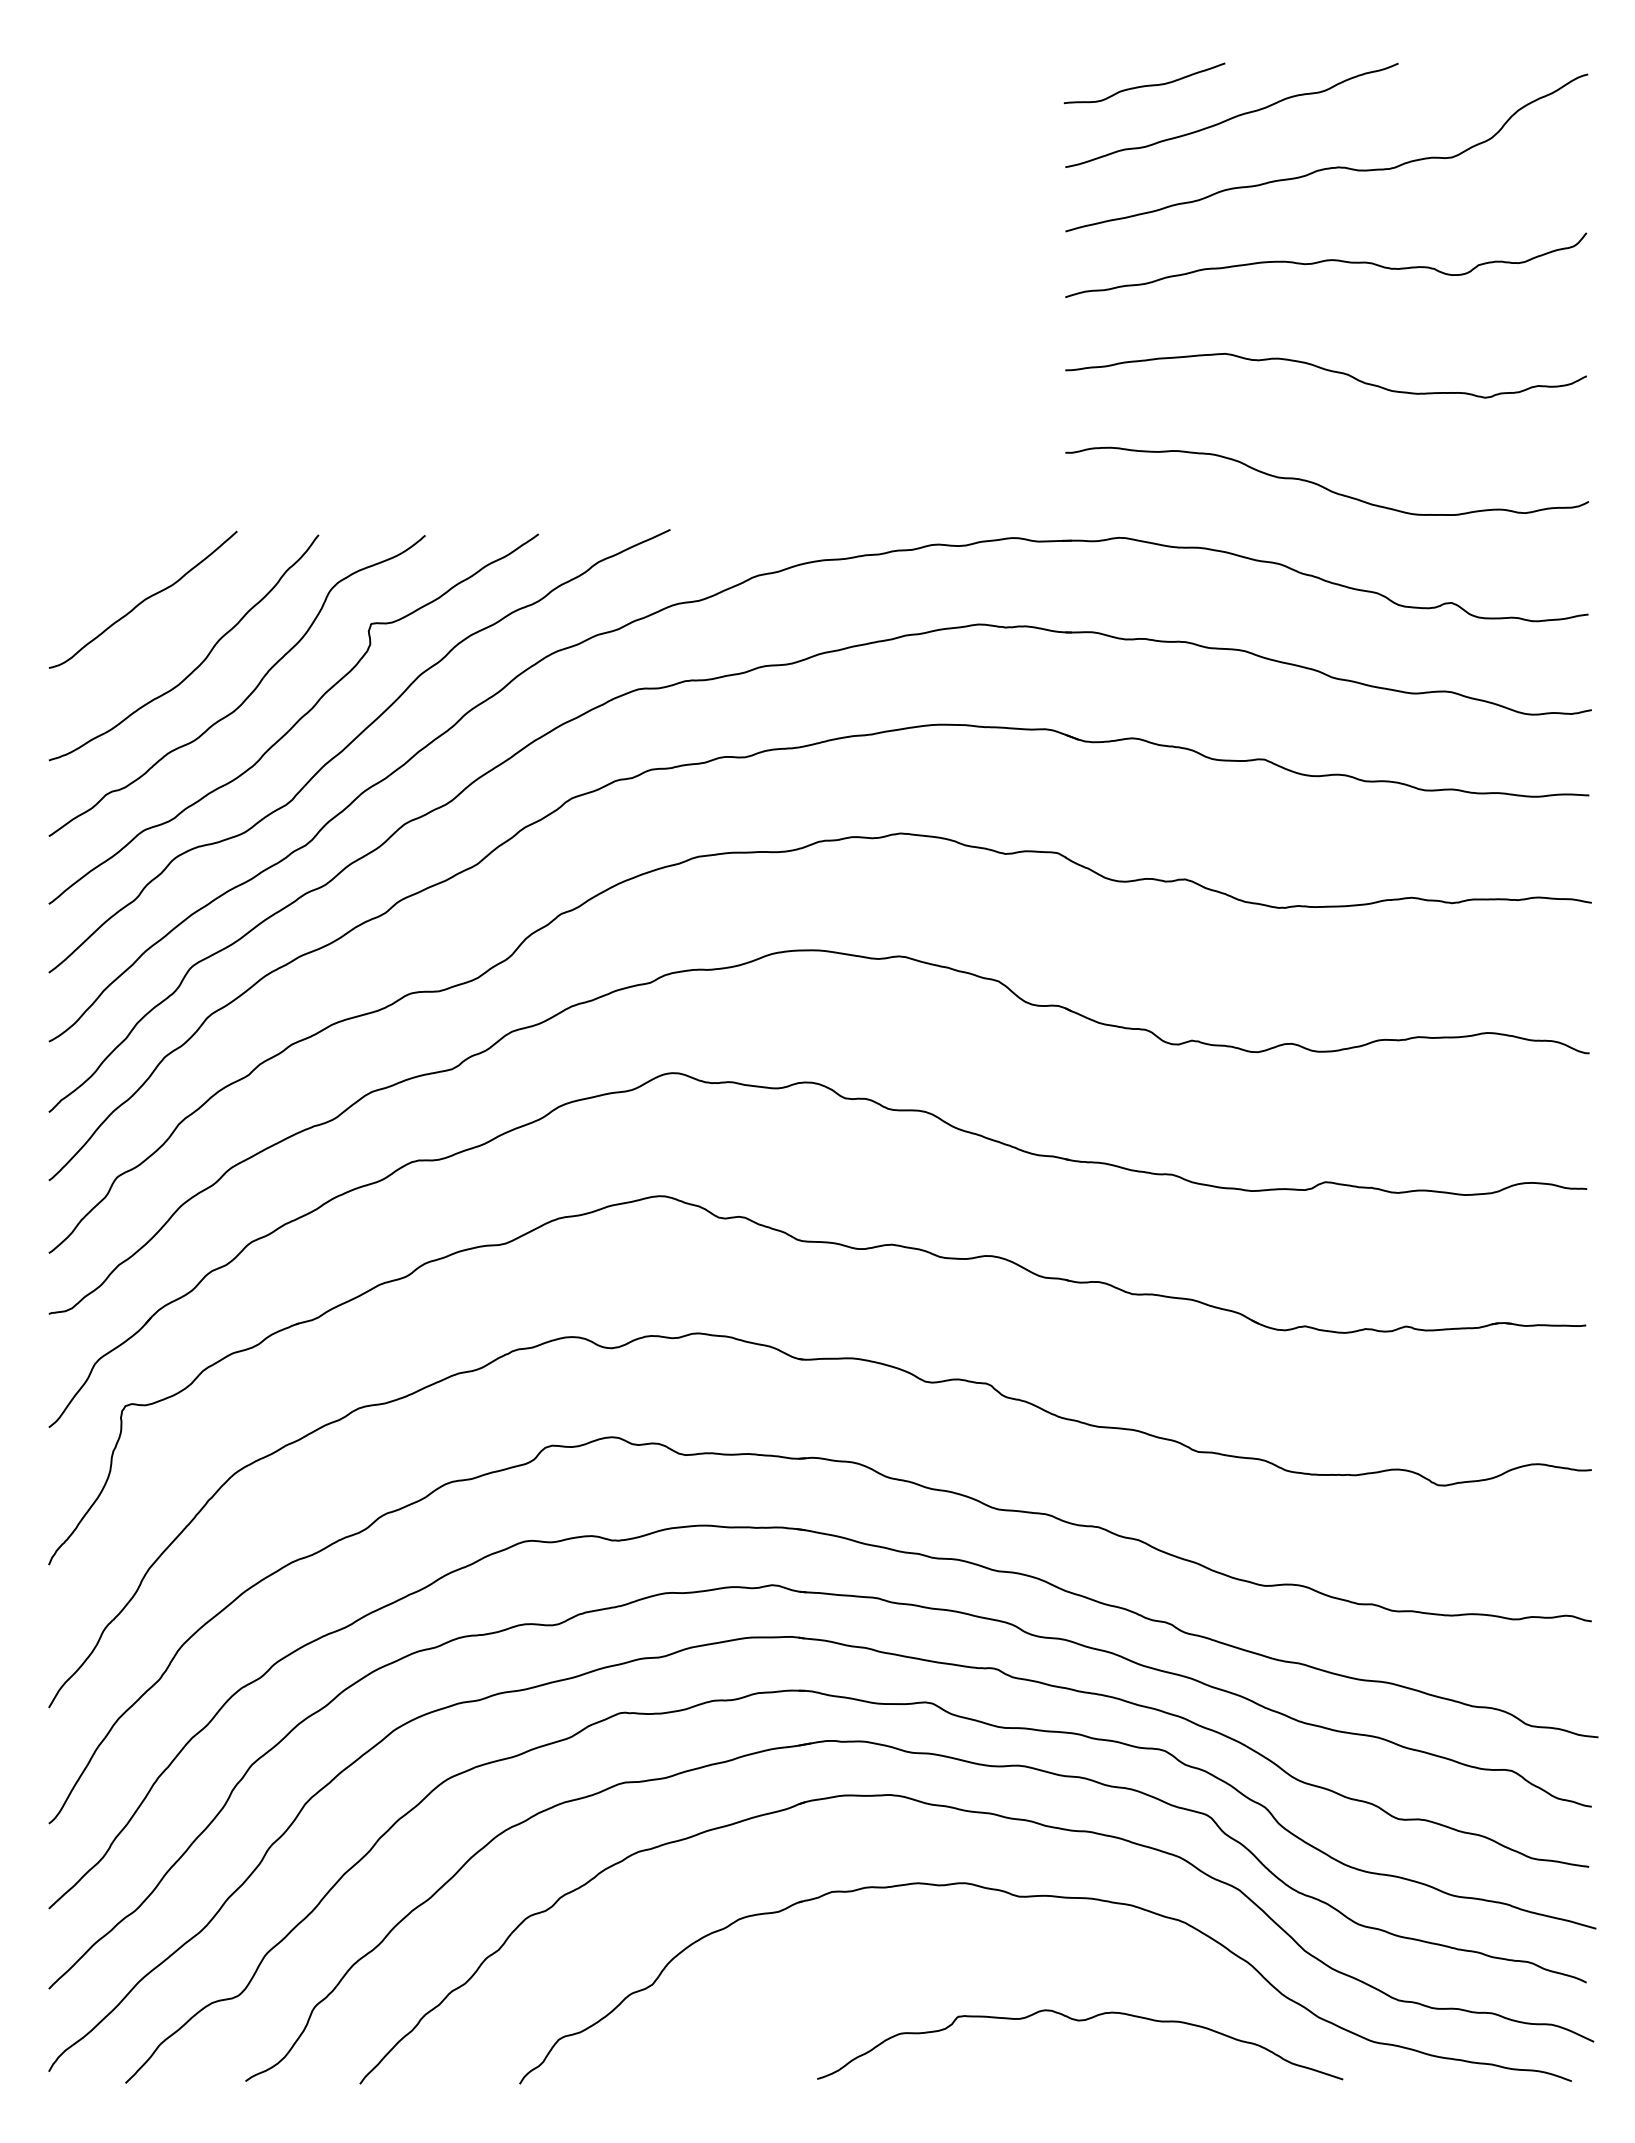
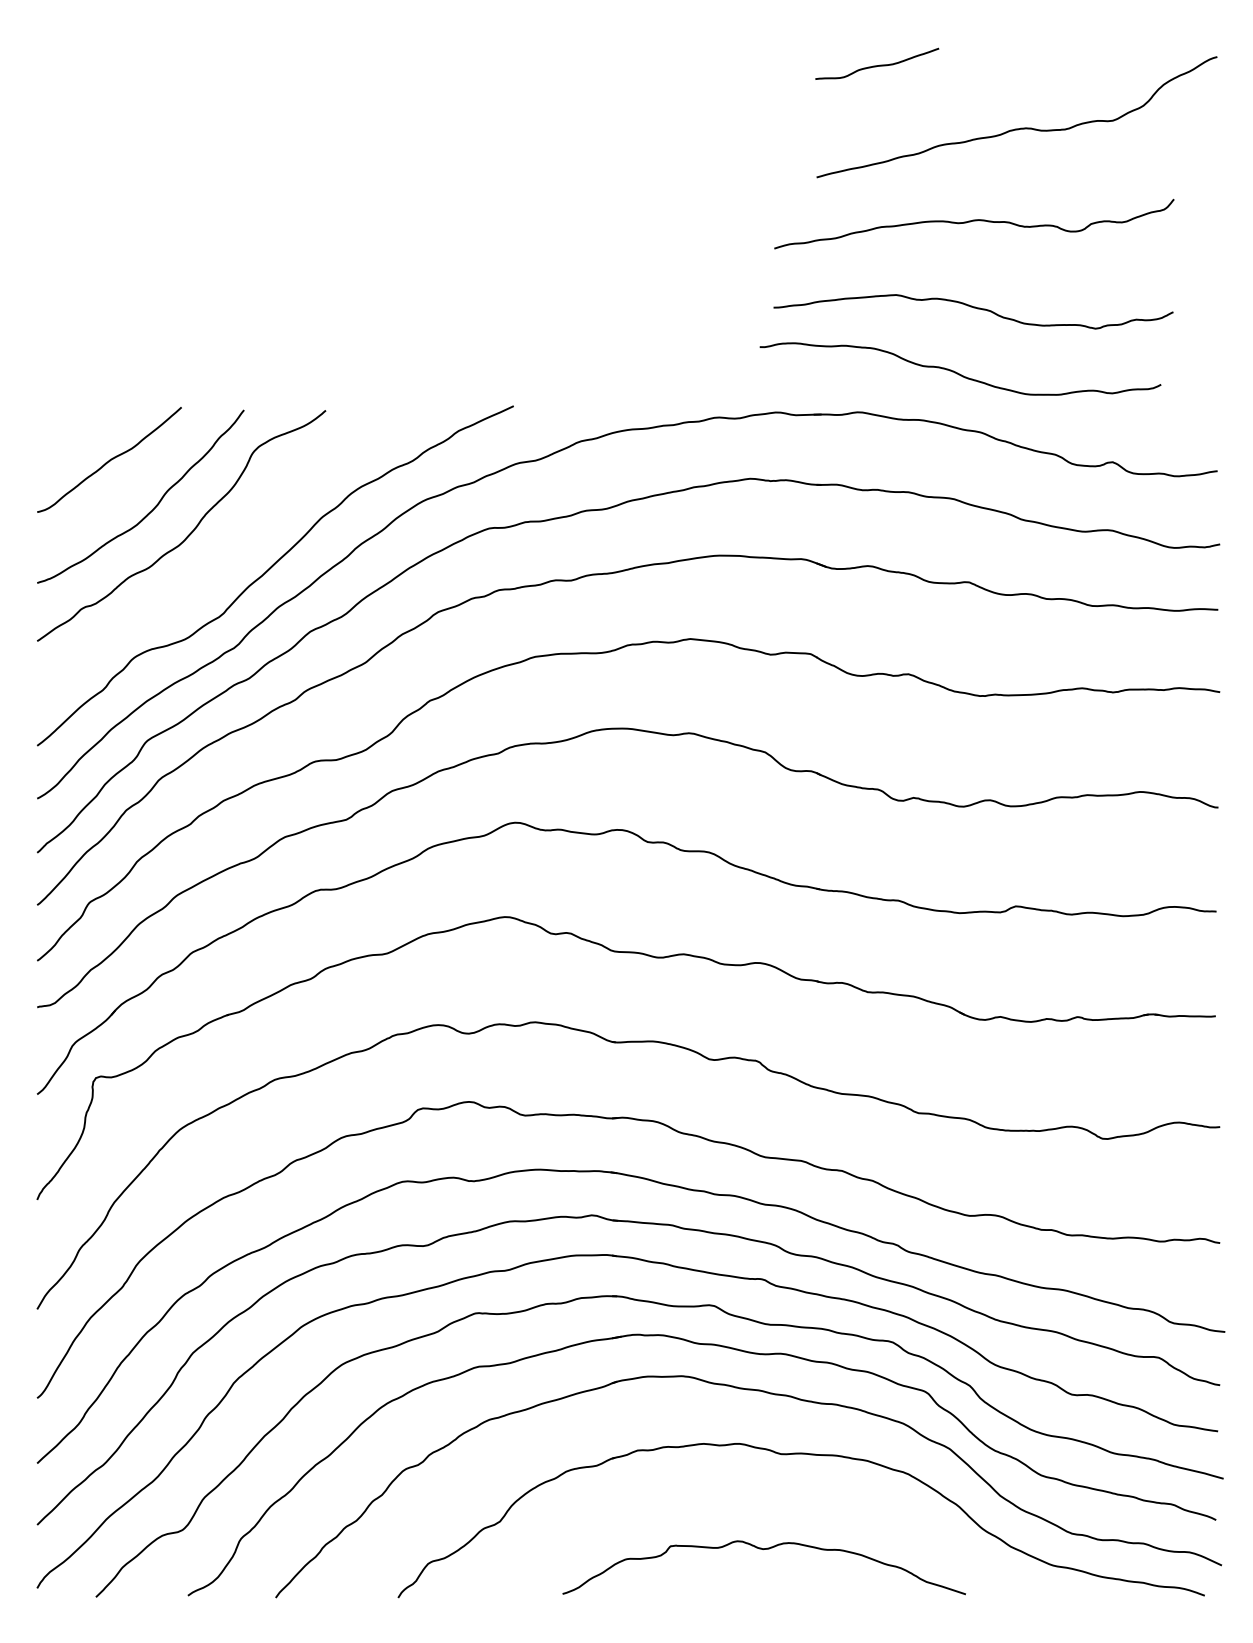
curve: (1233, 116) -> (945, 89), removed
curve: (1326, 261) -> (974, 221), moved
curve: (1325, 370) -> (973, 307), moved
curve: (1324, 486) -> (958, 372), moved
curve: (296, 721) -> (227, 553), removed
curve: (1080, 2021) -> (764, 1549), moved

